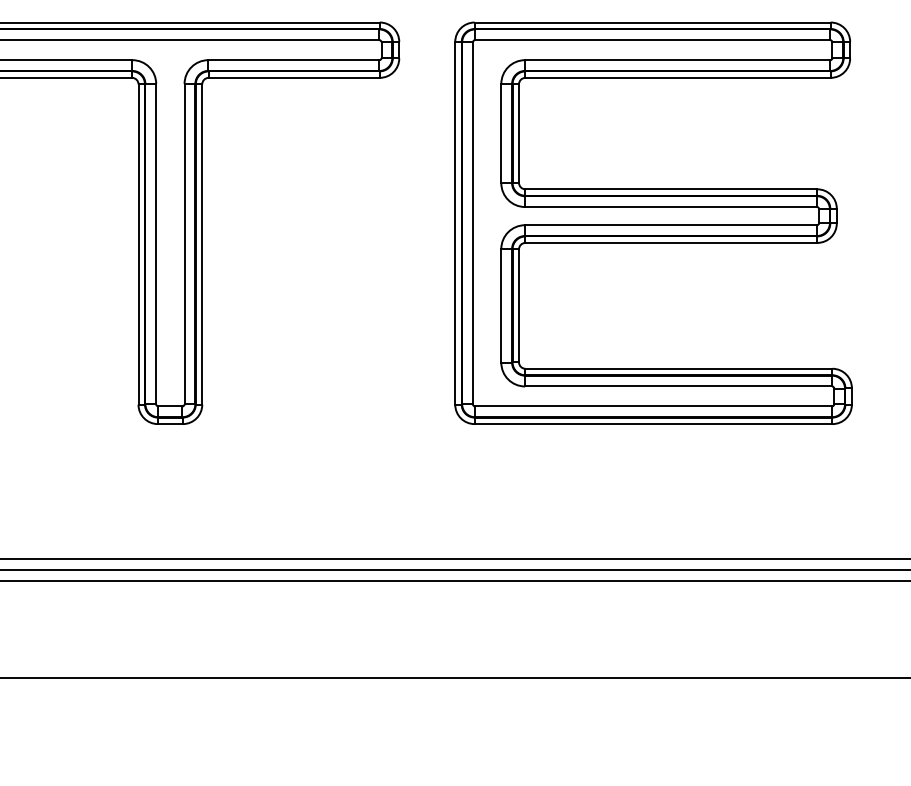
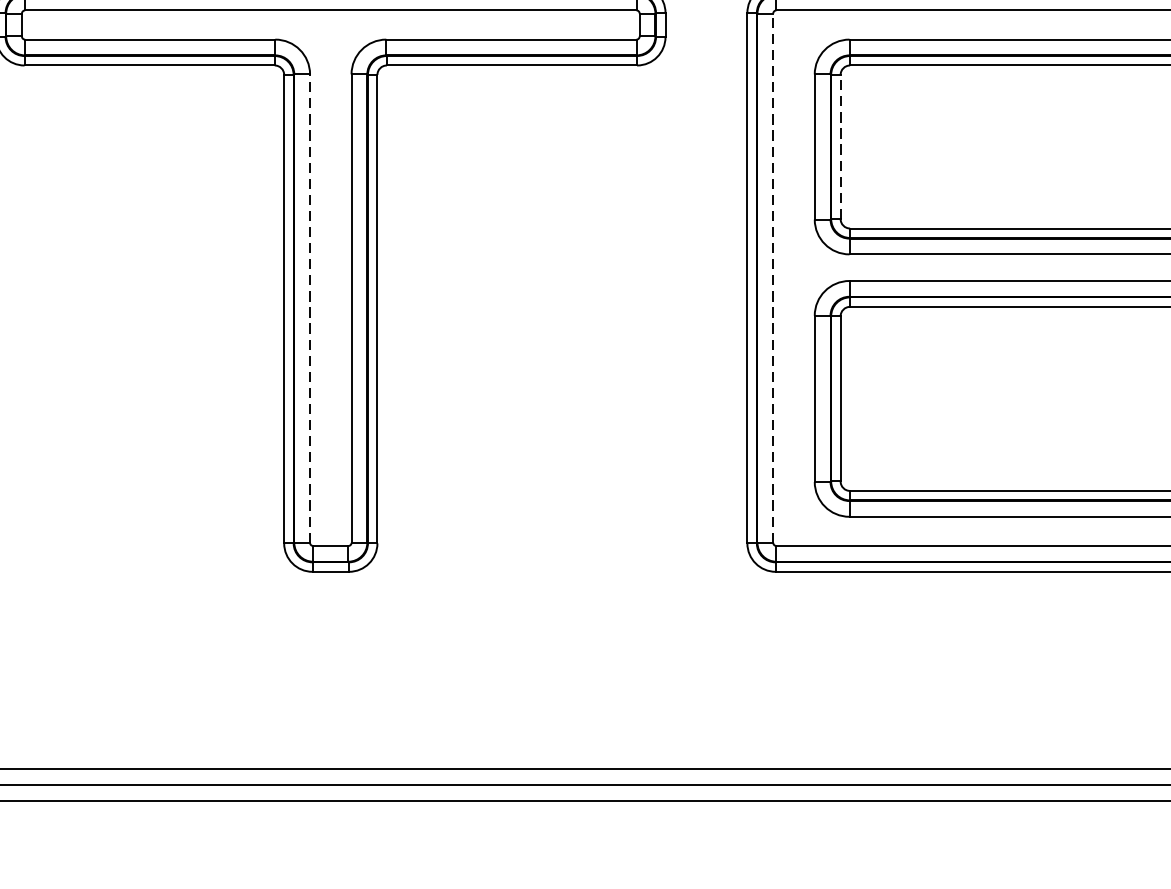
line: (519, 133) -> (841, 146), solid -> dashed
line: (472, 223) -> (772, 278), solid -> dashed
line: (156, 243) -> (310, 307), solid -> dashed

